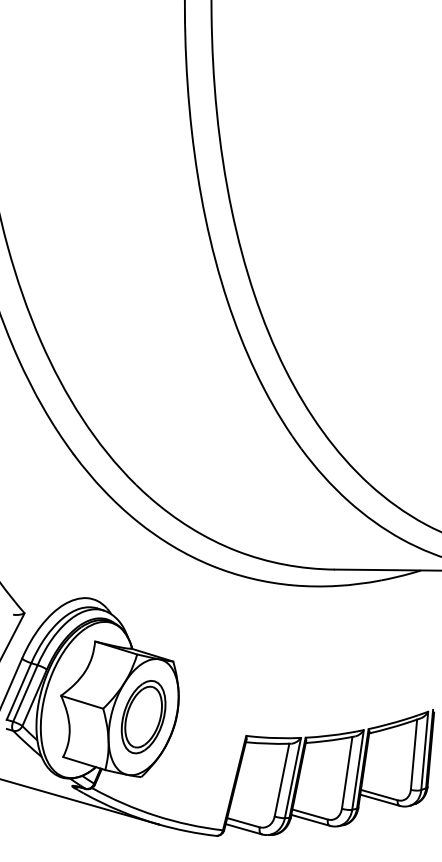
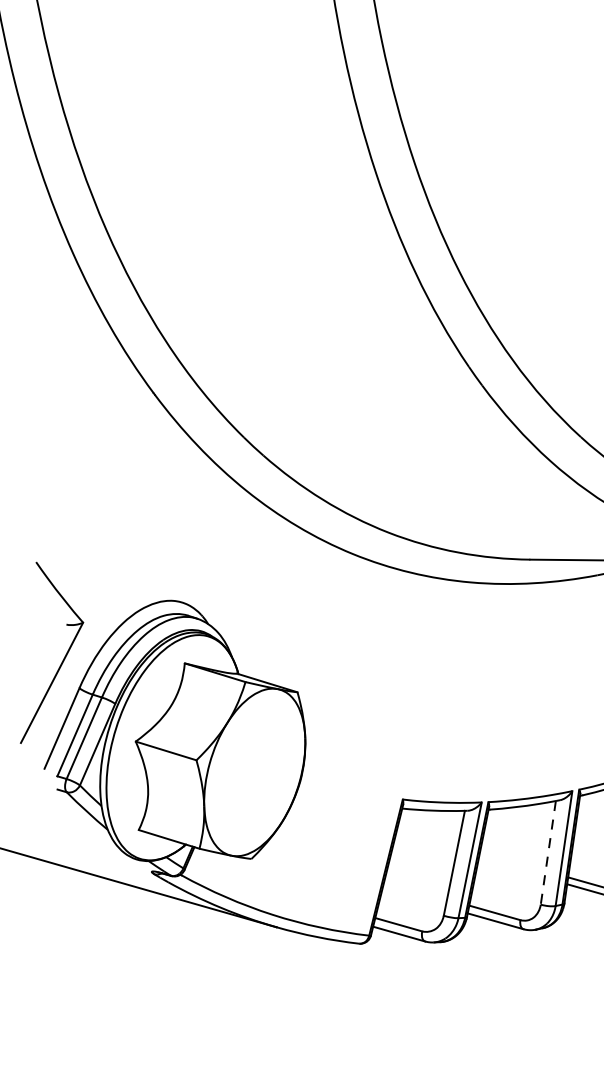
part: (143, 717) -> (254, 772), removed
line: (347, 773) -> (548, 853), solid -> dashed

